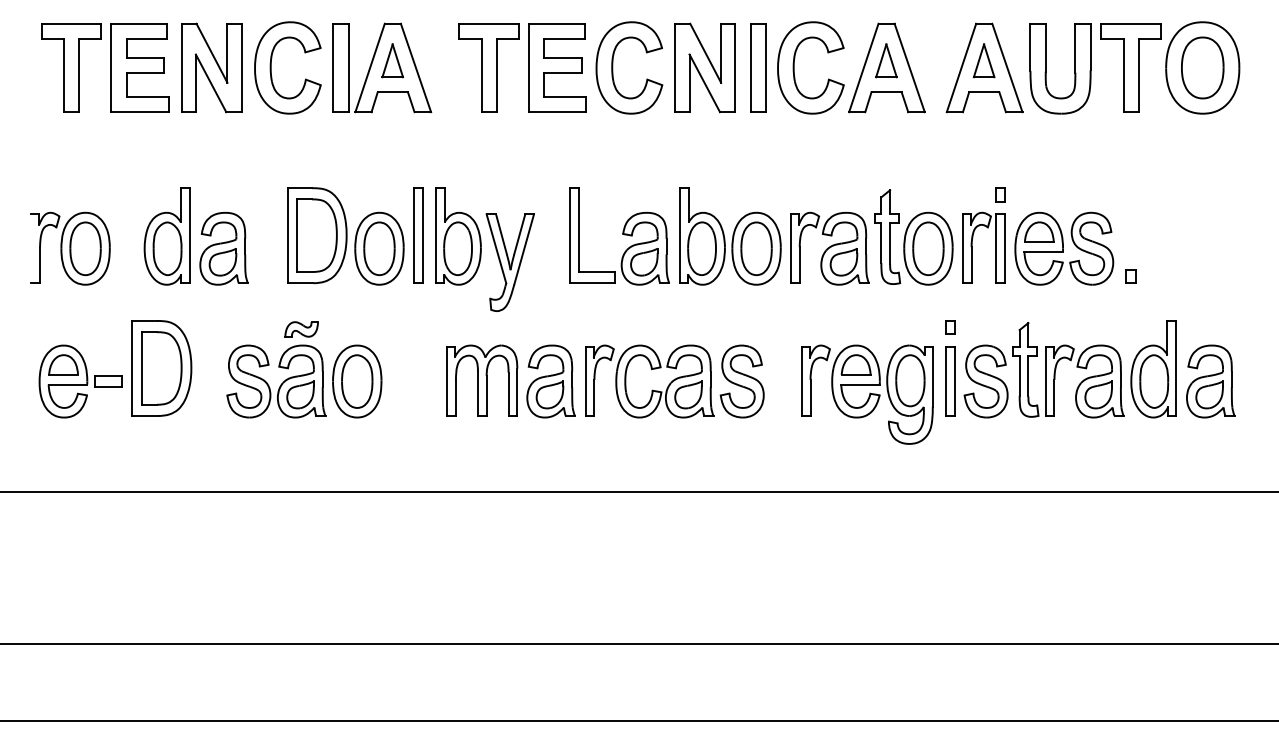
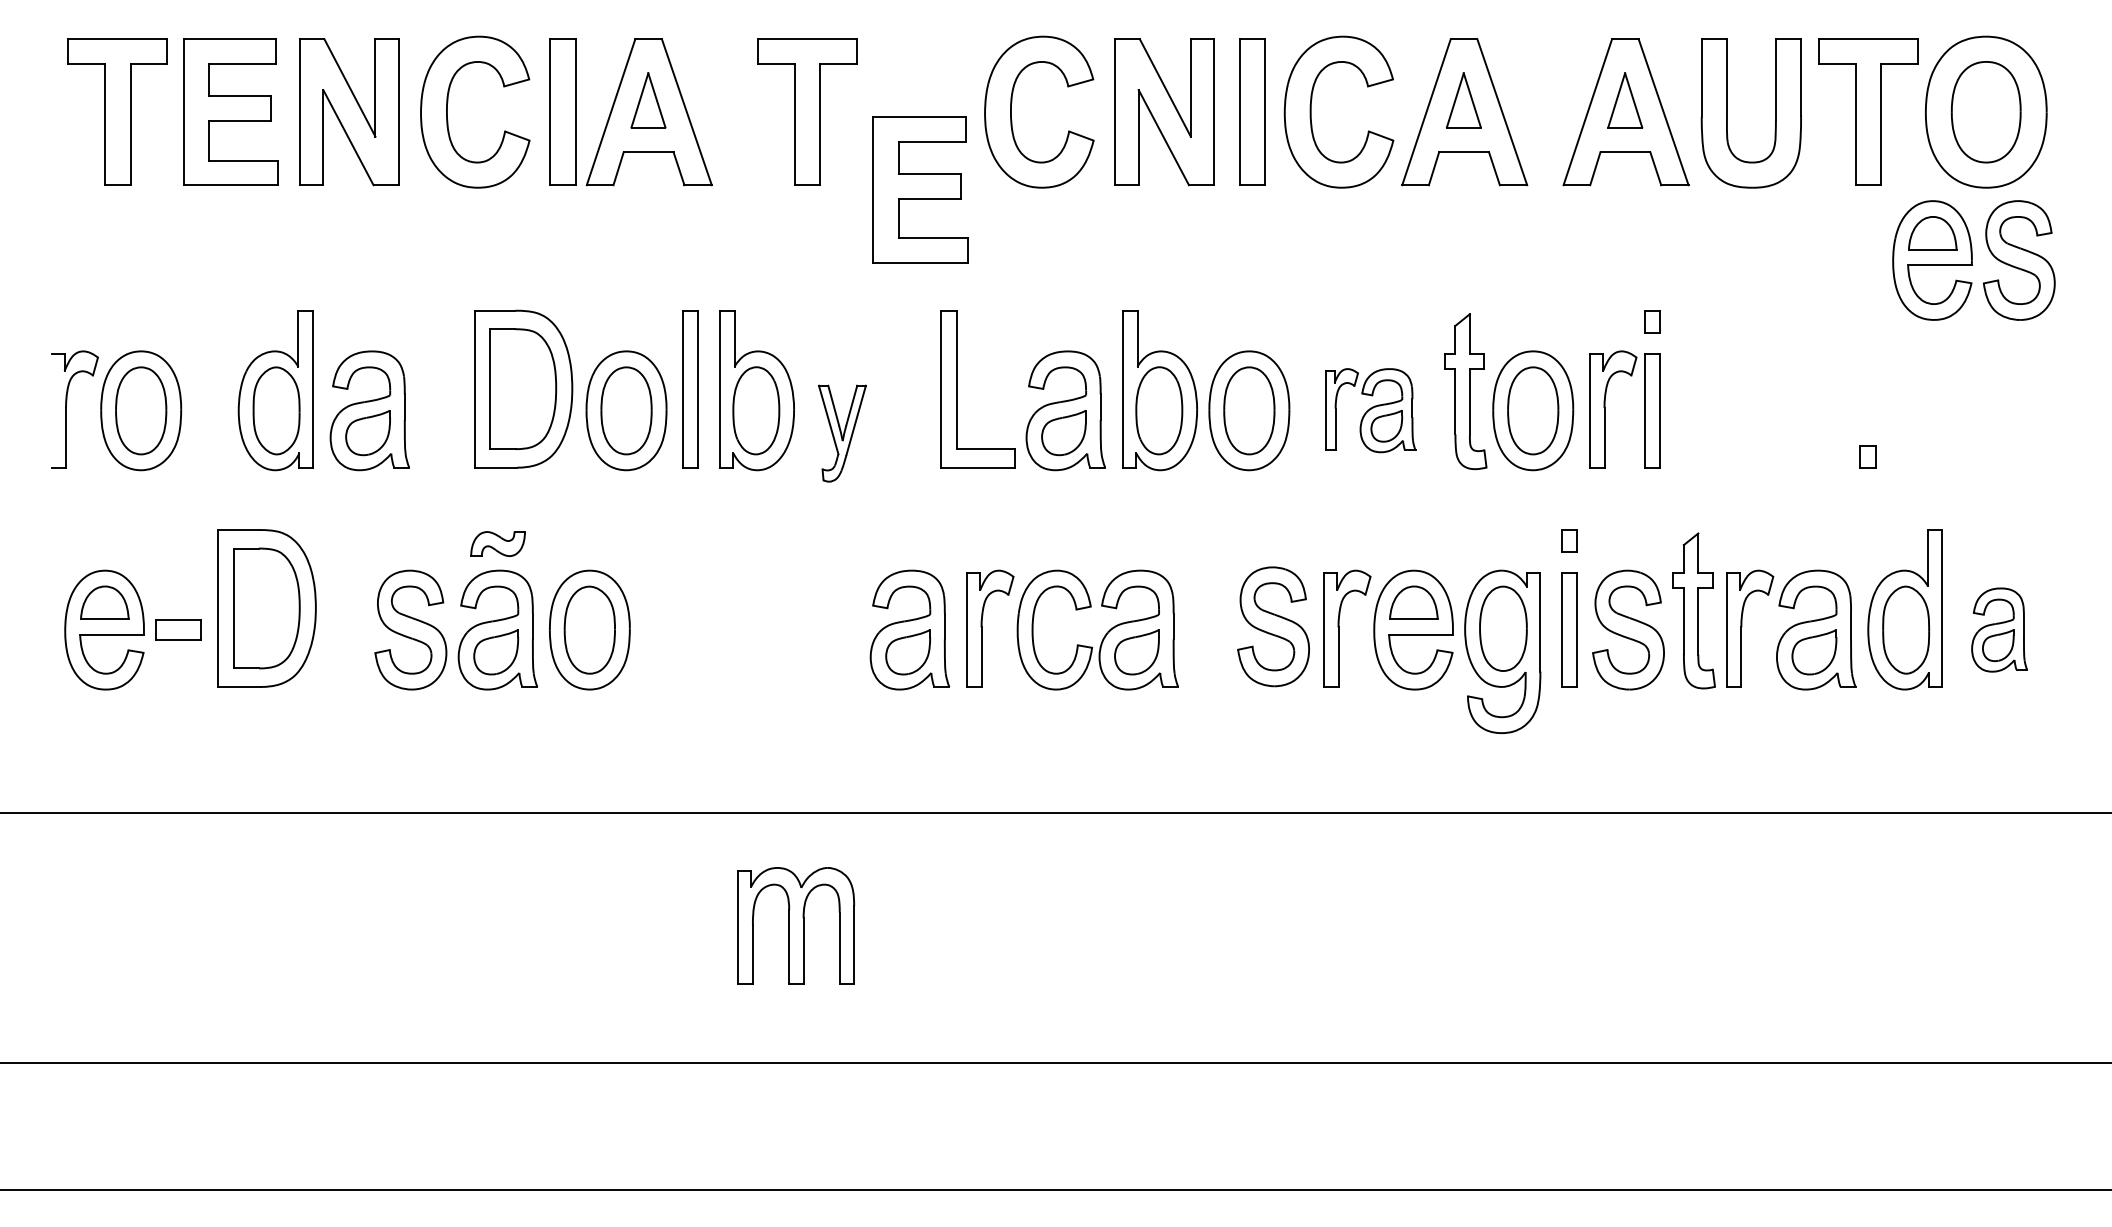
part: (557, 67) -> (920, 189), moved
part: (829, 248) -> (1369, 410), size x0.7
part: (1064, 248) -> (1974, 260), moved
part: (509, 262) -> (841, 433), size x0.6
part: (482, 380) -> (796, 925), moved
part: (741, 381) -> (1272, 626), moved
part: (1210, 381) -> (1999, 630), size x0.7

